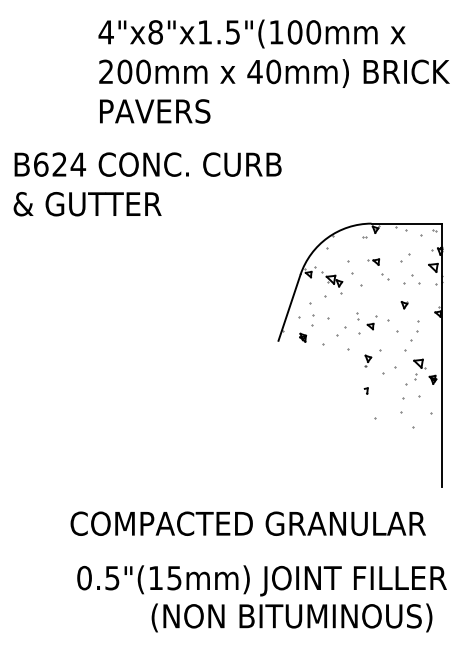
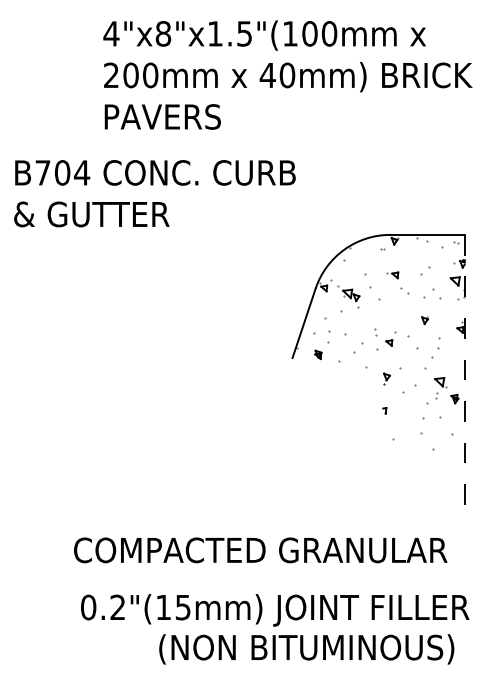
text: (50, 164) -> (52, 172), B624 -> B704
line: (442, 355) -> (464, 373), solid -> dashed
text: (112, 577) -> (118, 606), 0.5"(15mm) -> 0.2"(15mm)

